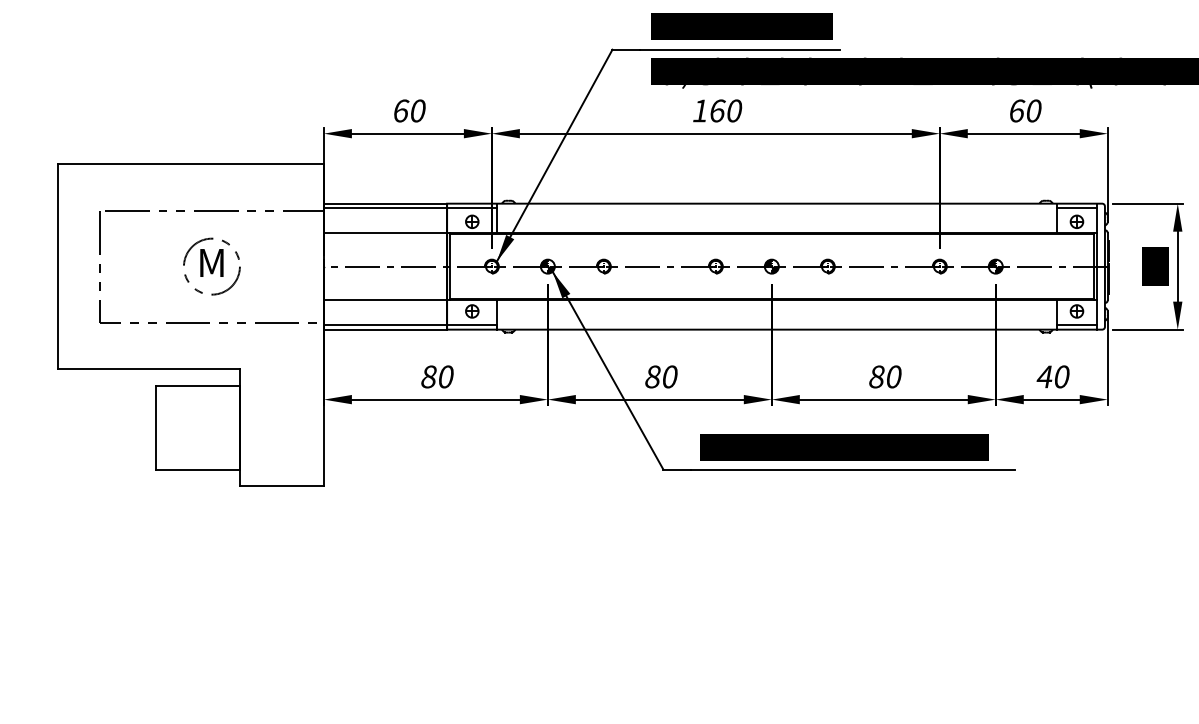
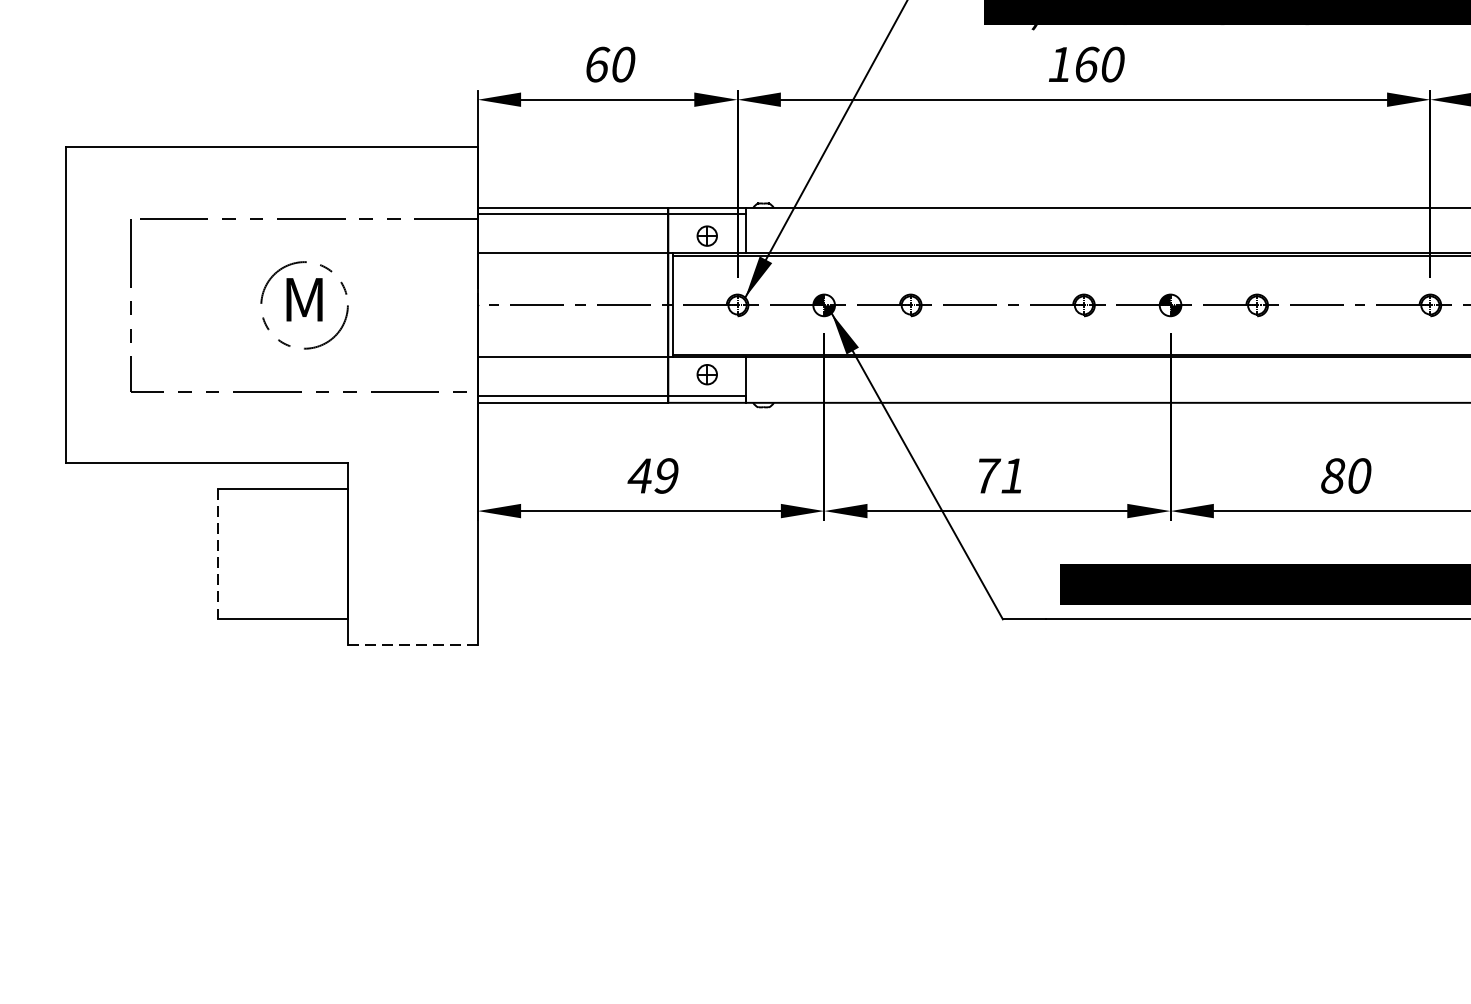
text: (436, 376) -> (651, 475), 80 -> 49
text: (661, 376) -> (999, 475), 80 -> 71
line: (155, 427) -> (217, 554), solid -> dashed
line: (281, 486) -> (412, 645), solid -> dashed

